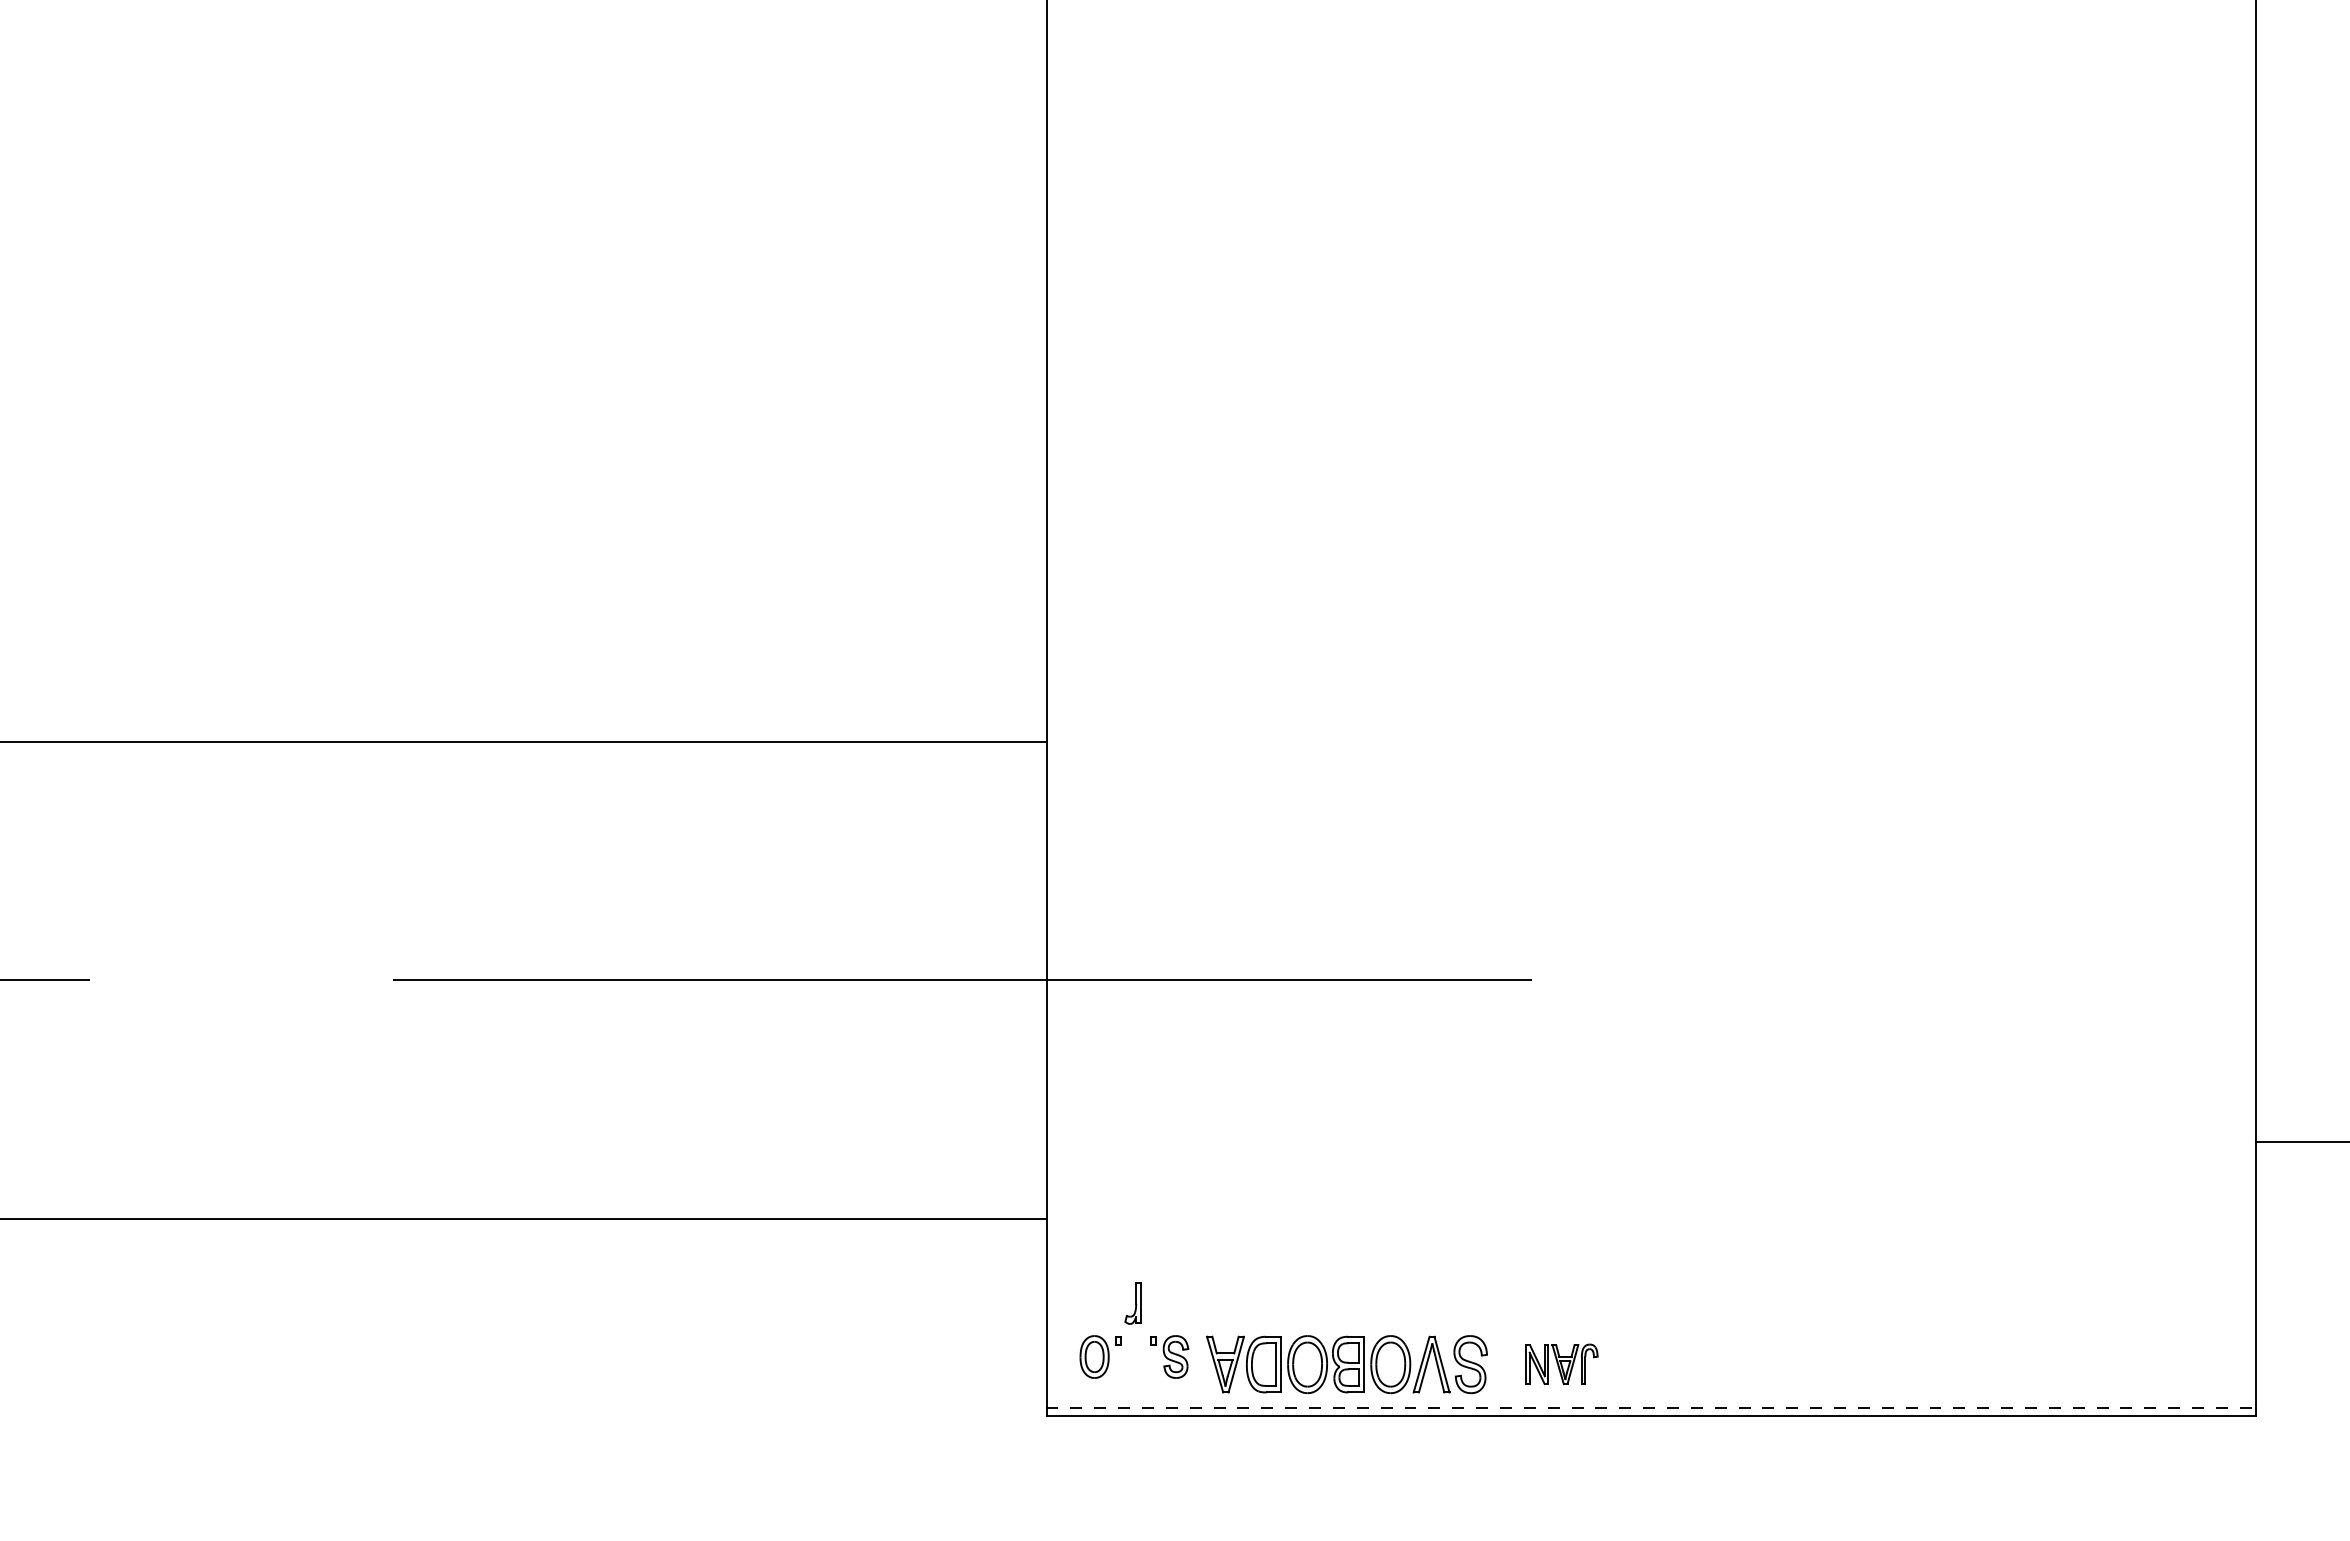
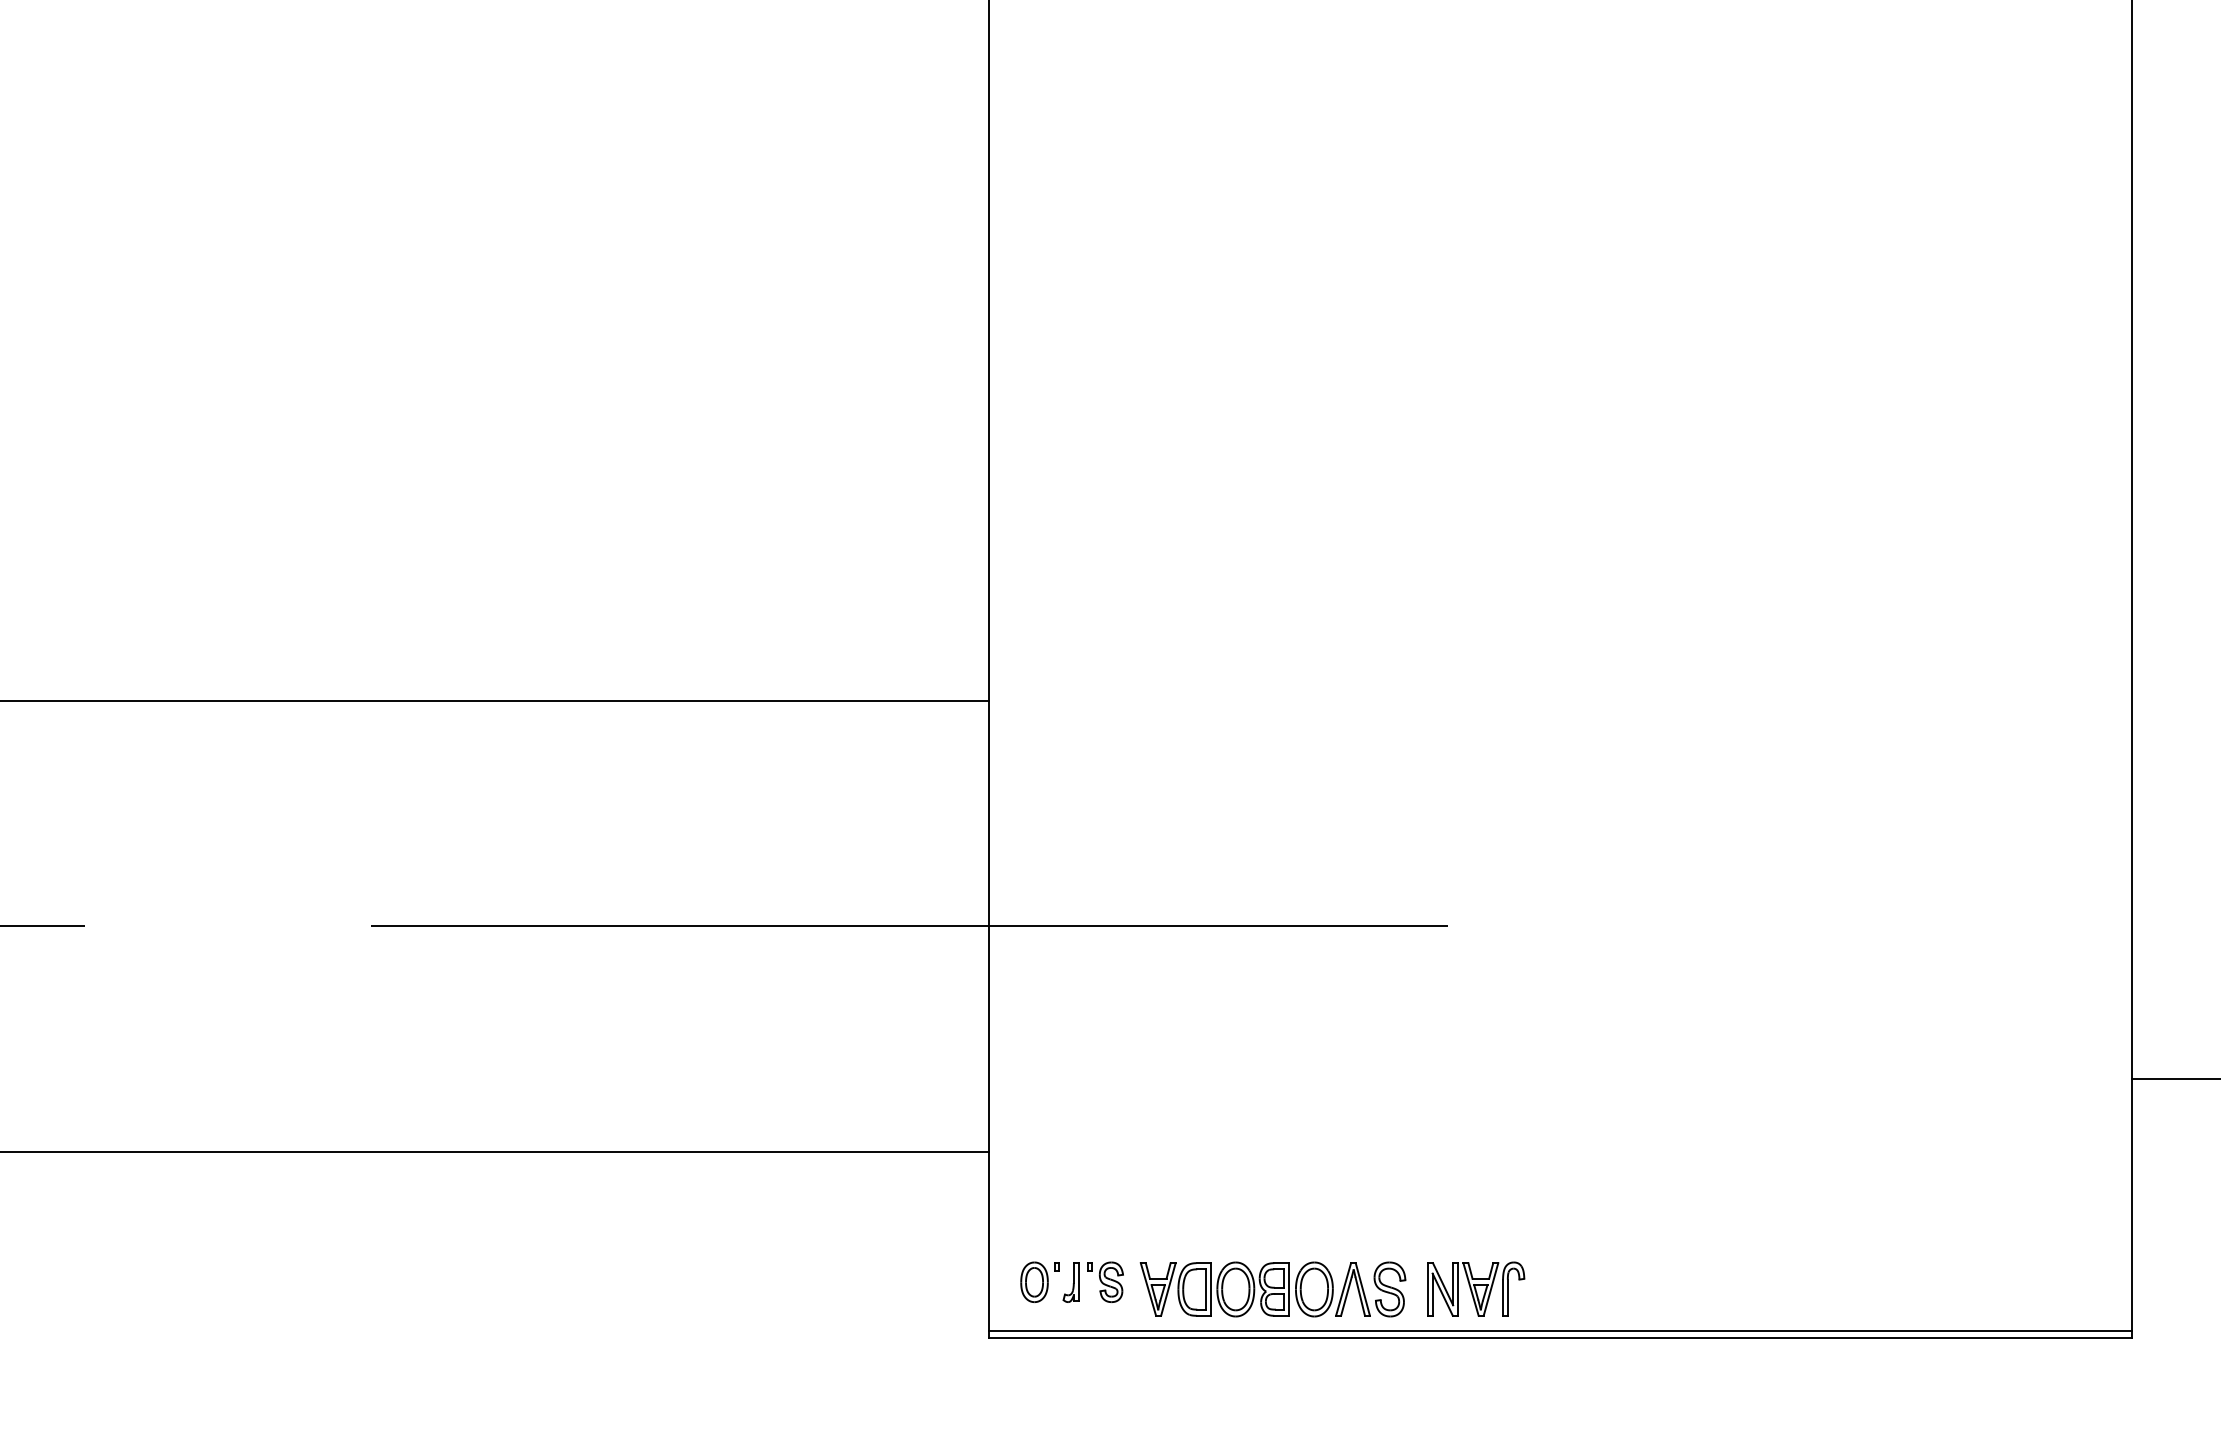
part: (1132, 1303) -> (1070, 1282), moved
part: (1561, 1364) -> (1475, 1289), size x1.43
line: (1651, 1408) -> (1560, 1330), dashed -> solid

